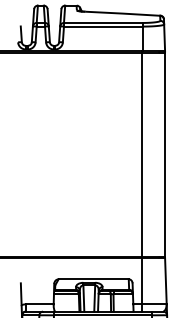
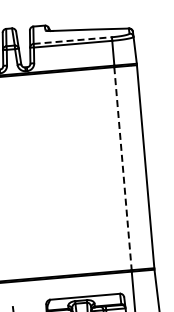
line: (103, 22) -> (72, 40), solid -> dashed
line: (142, 154) -> (123, 168), solid -> dashed

